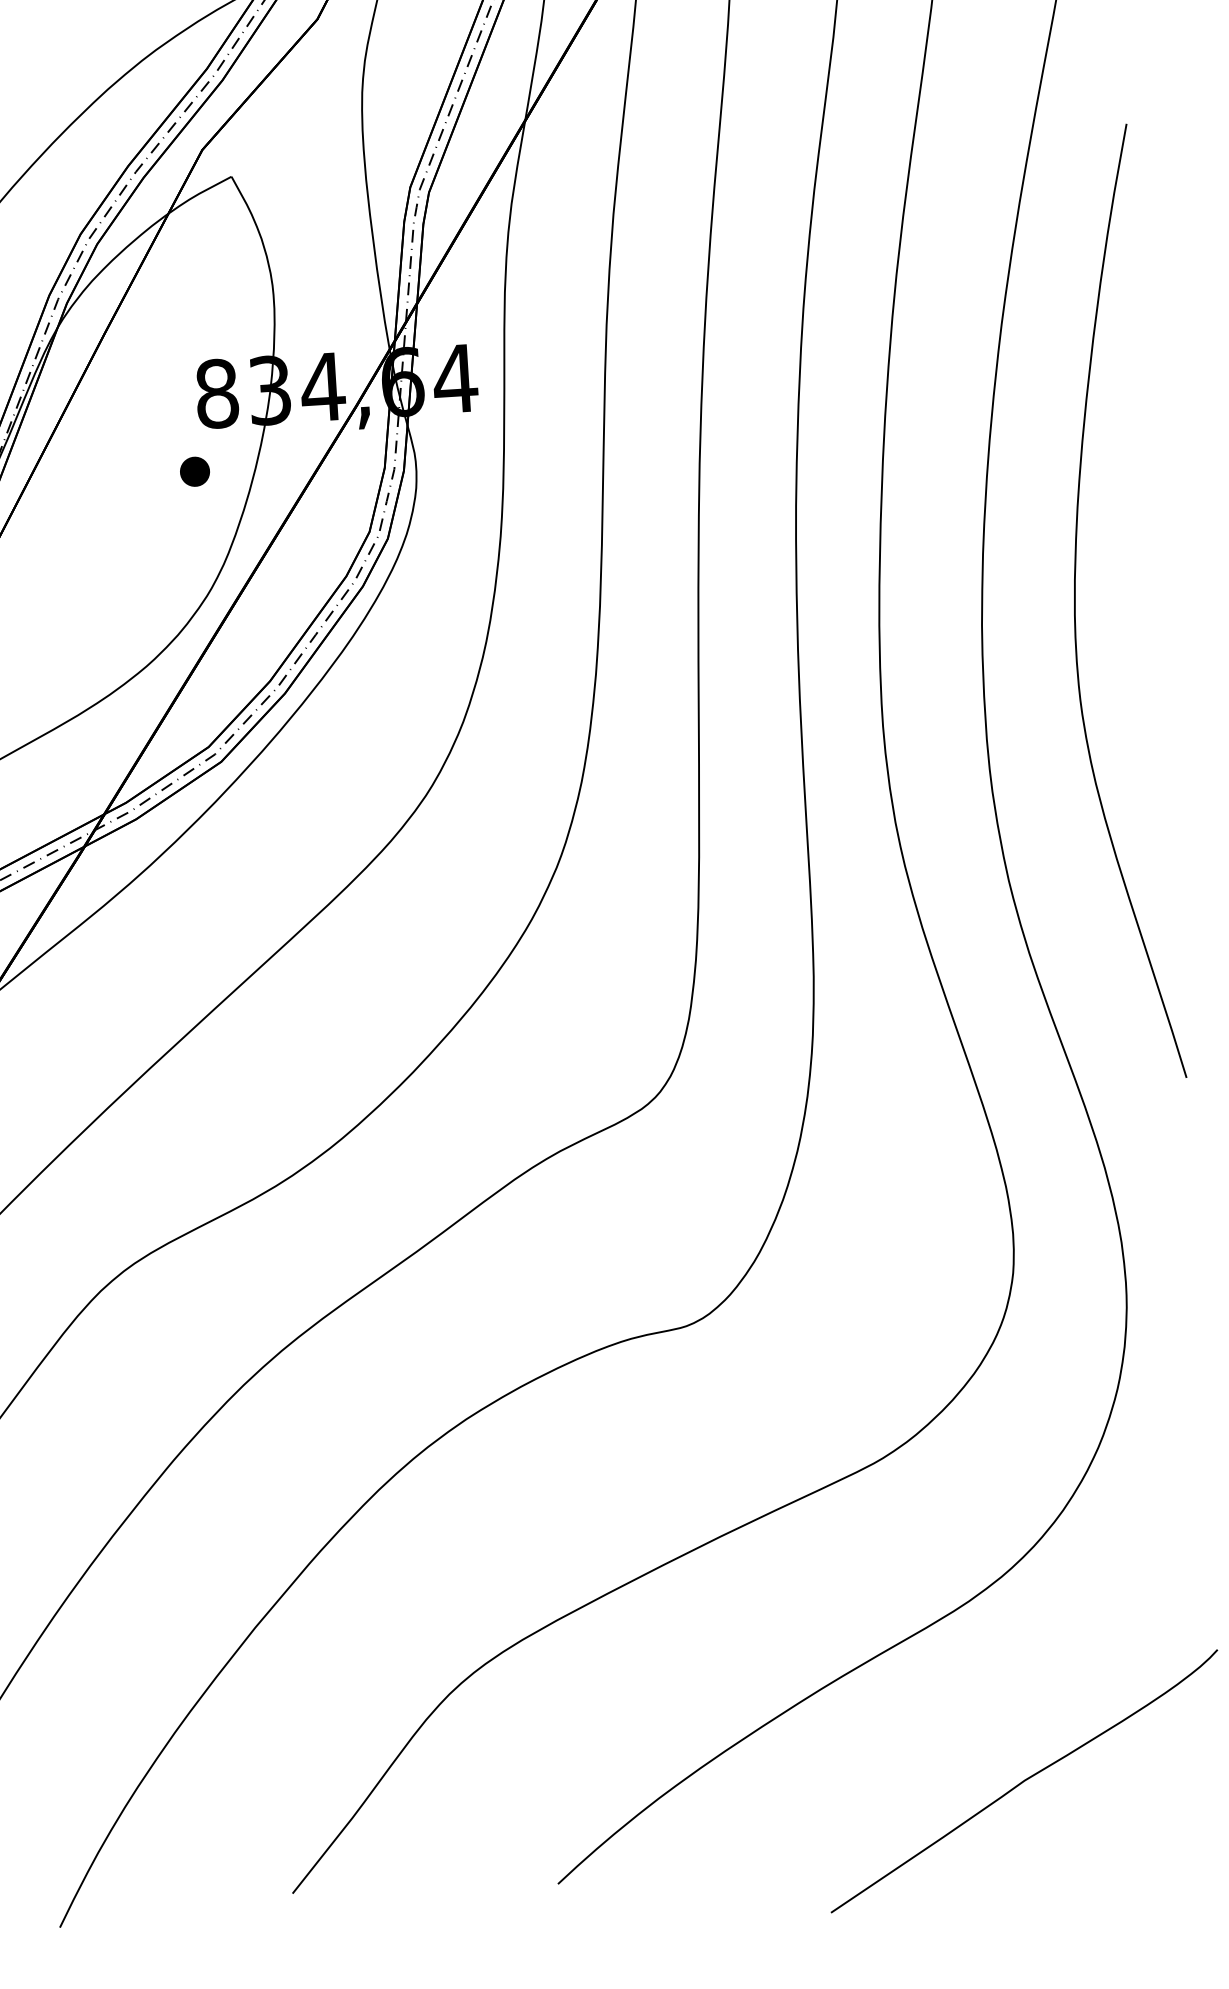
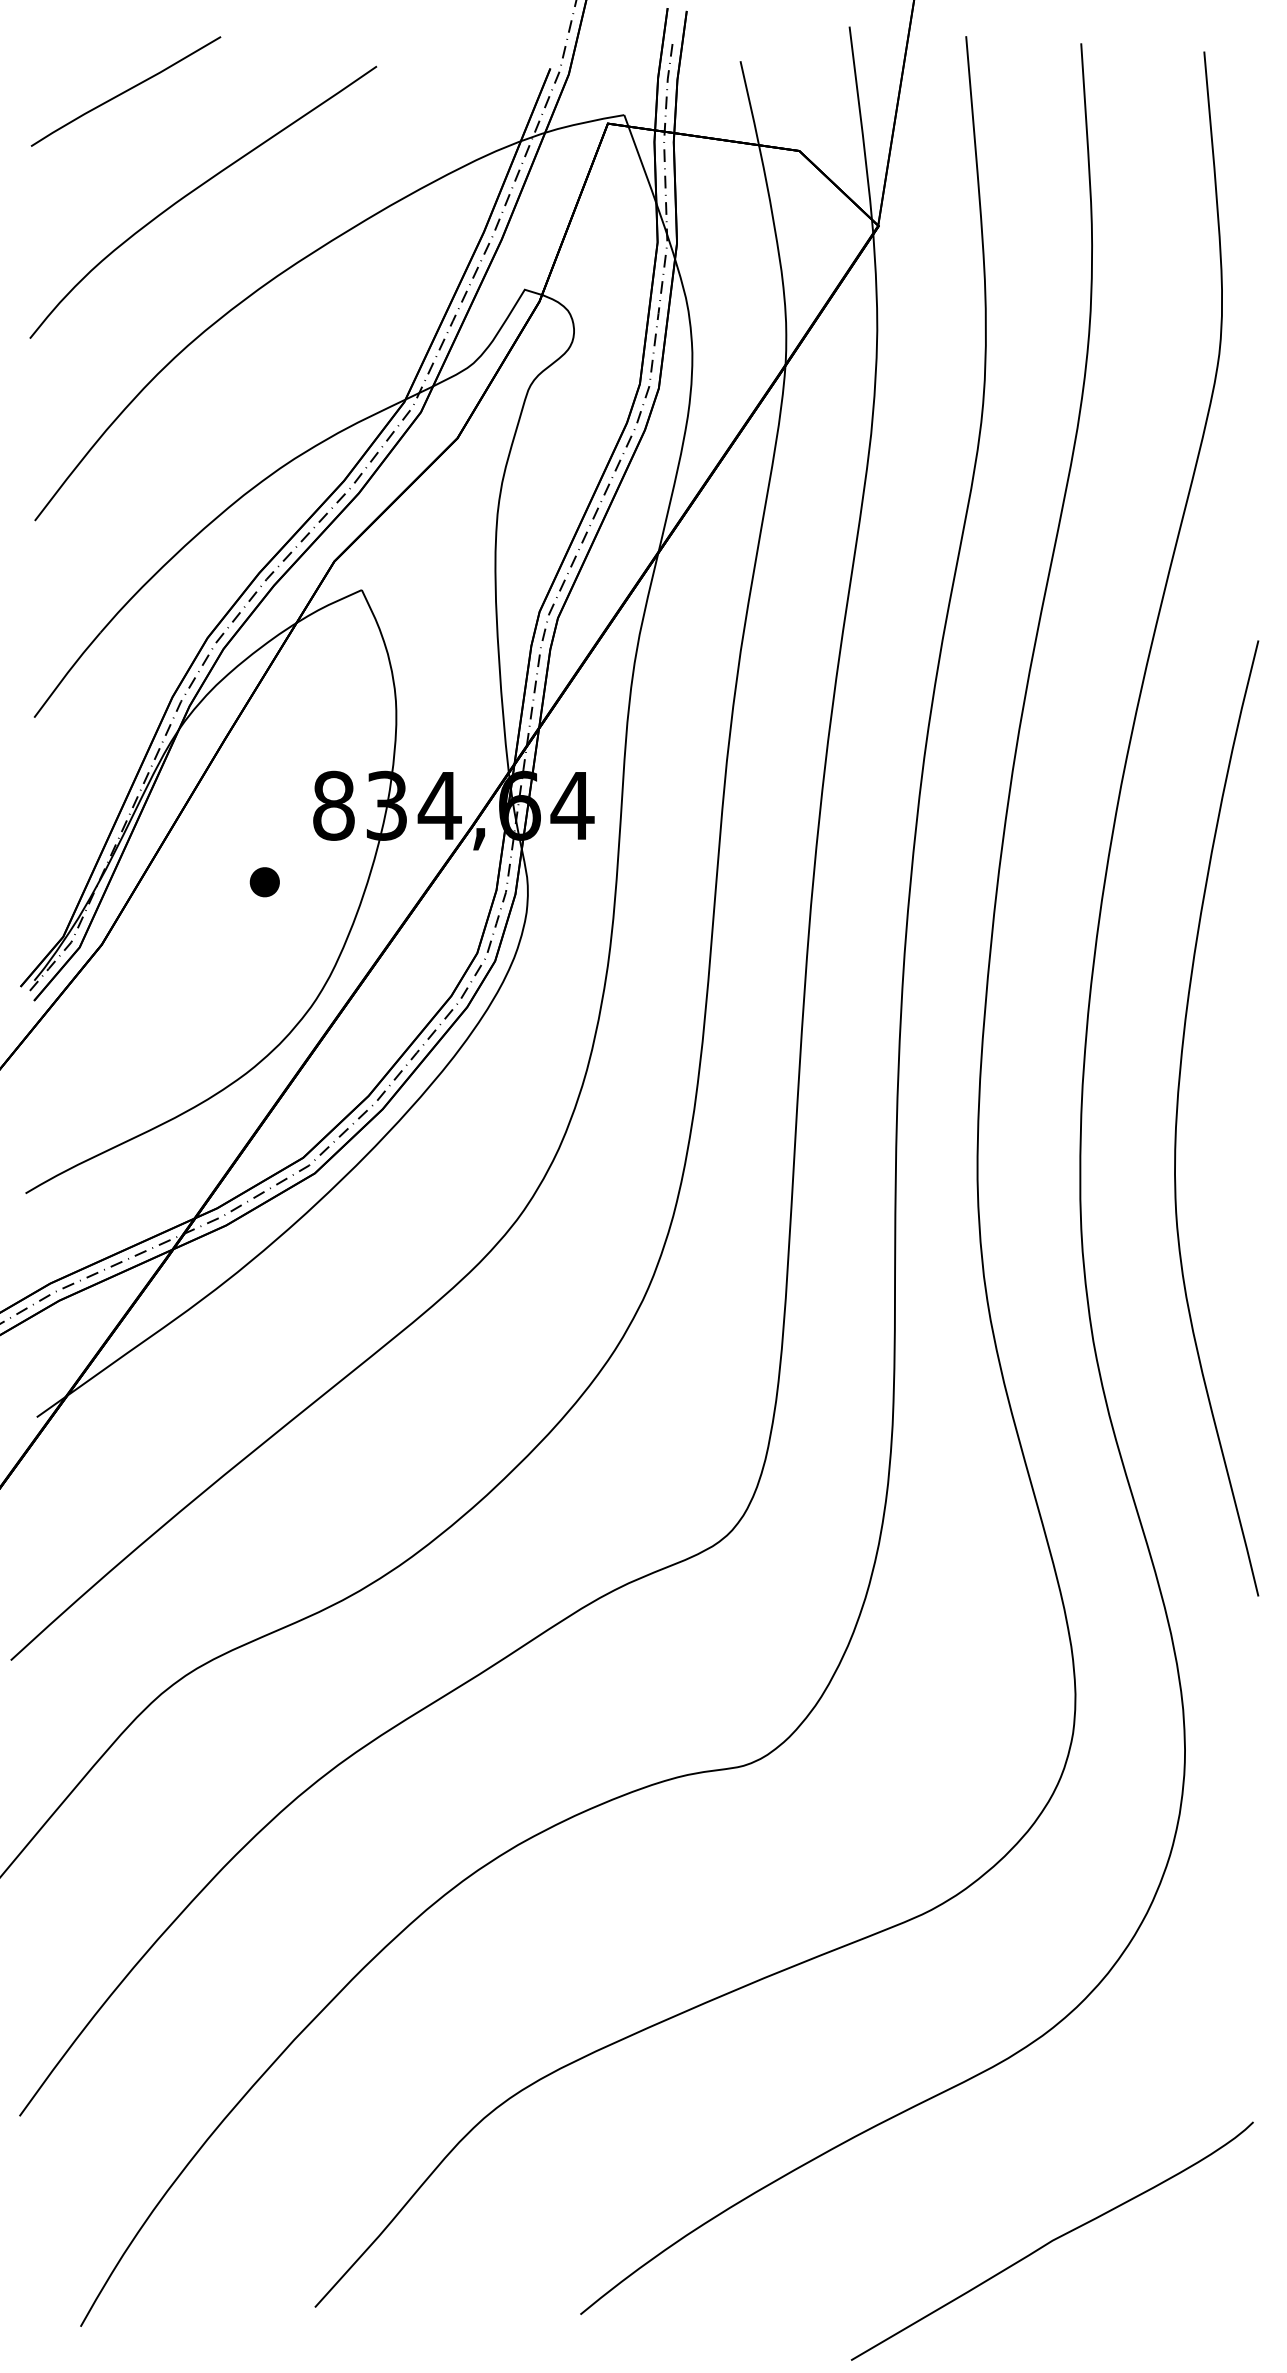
part: (194, 472) -> (264, 882), moved
curve: (1075, 605) -> (1177, 1118), moved

